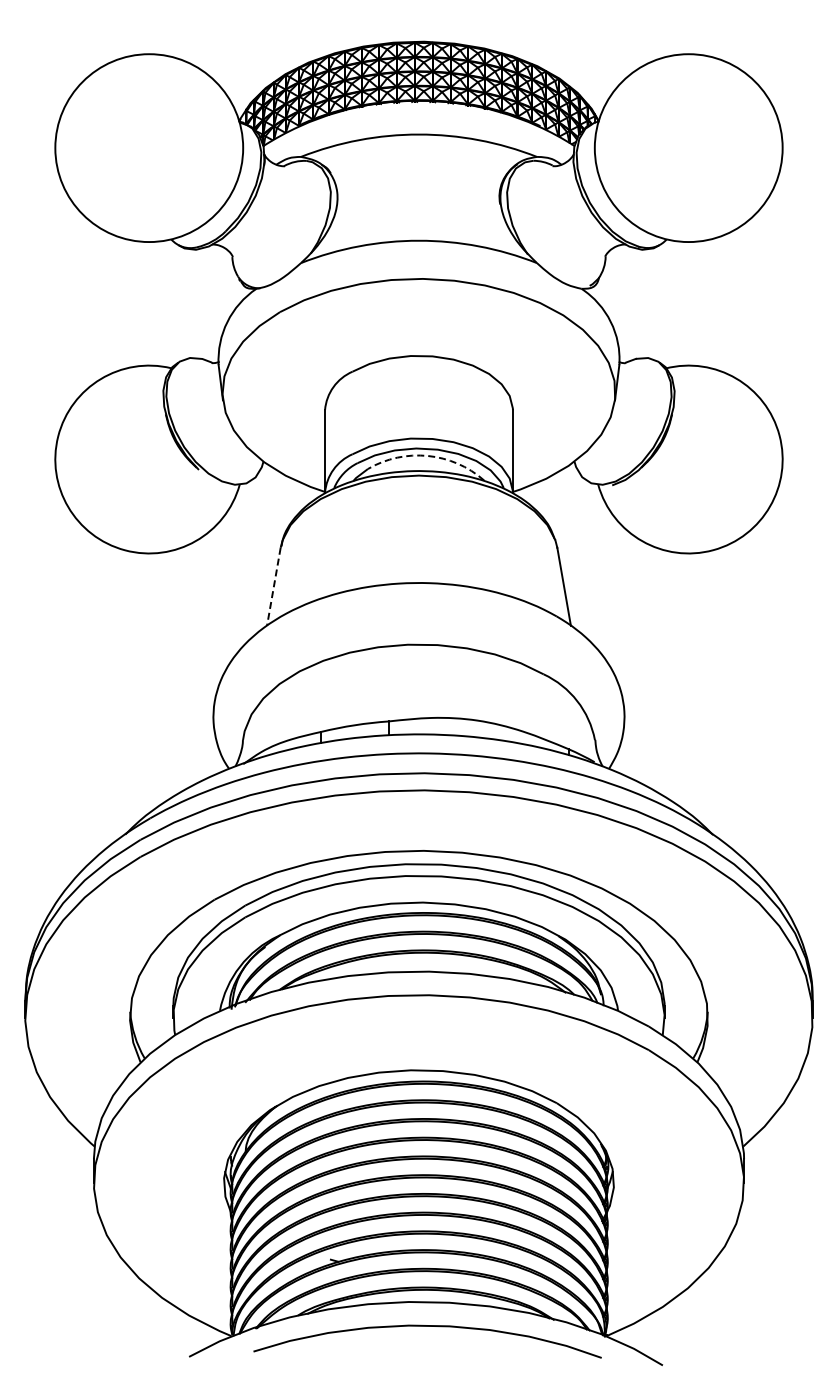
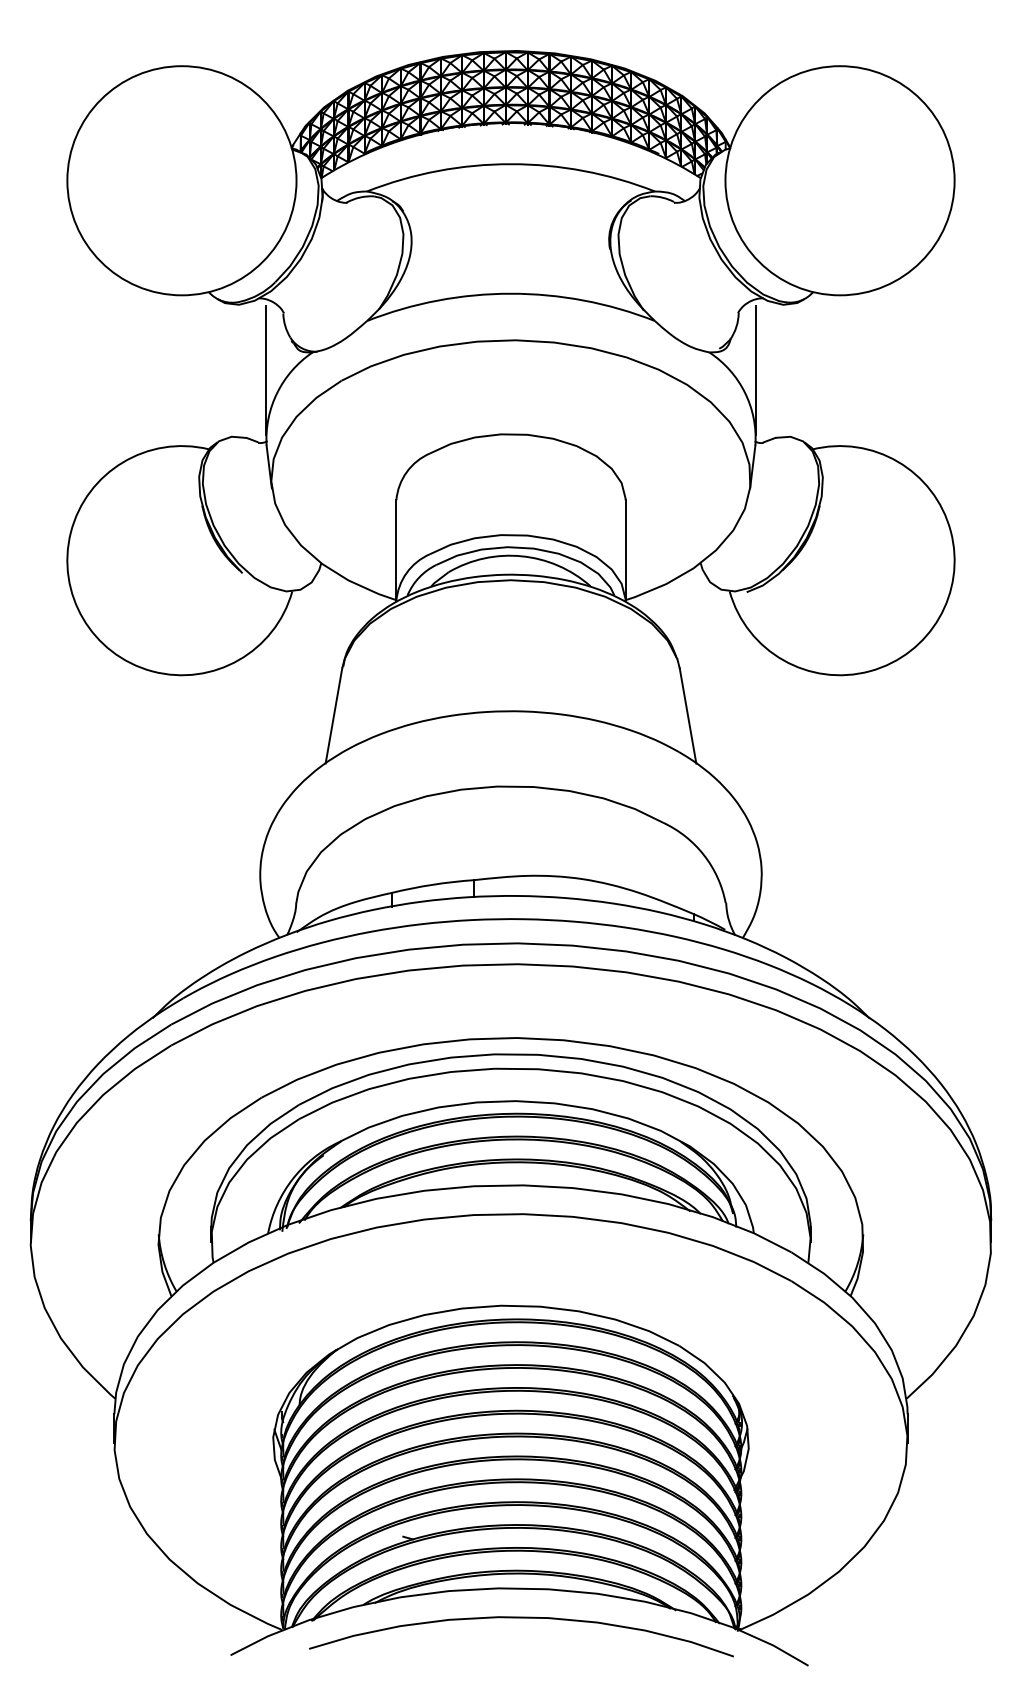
line: (218, 303) -> (266, 370), added
line: (619, 303) -> (755, 370), added
arc: (427, 455) -> (521, 555), dashed -> solid
line: (273, 586) -> (333, 715), dashed -> solid

